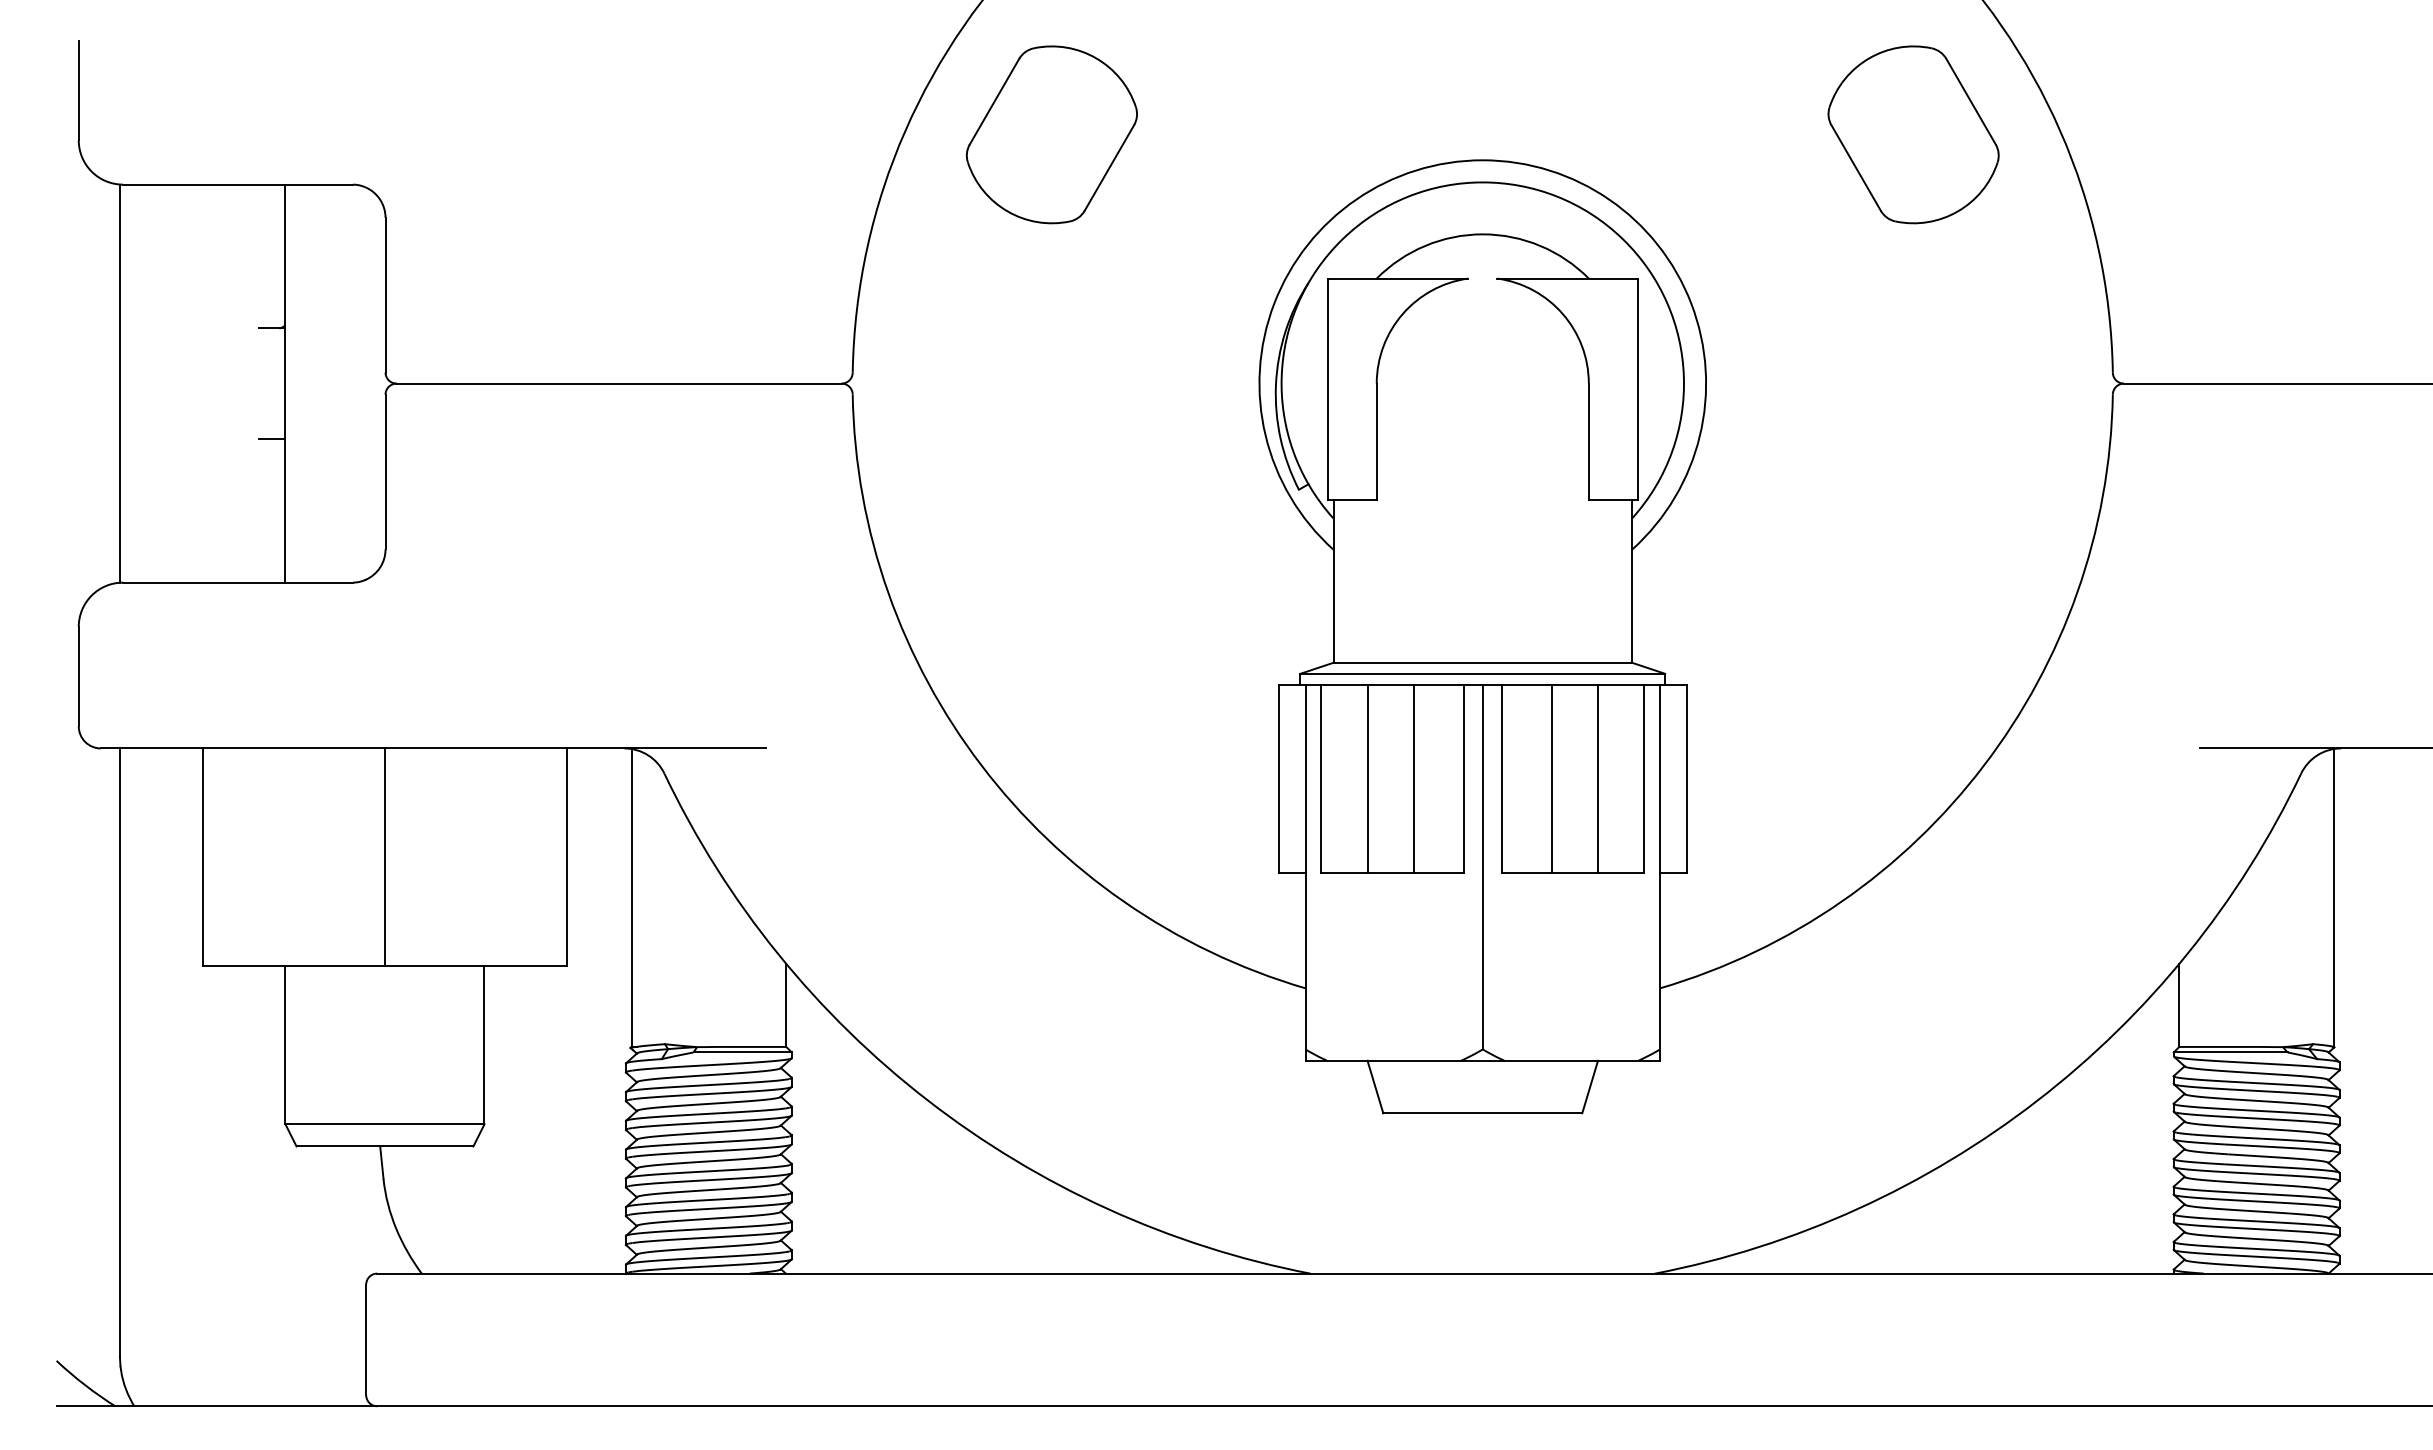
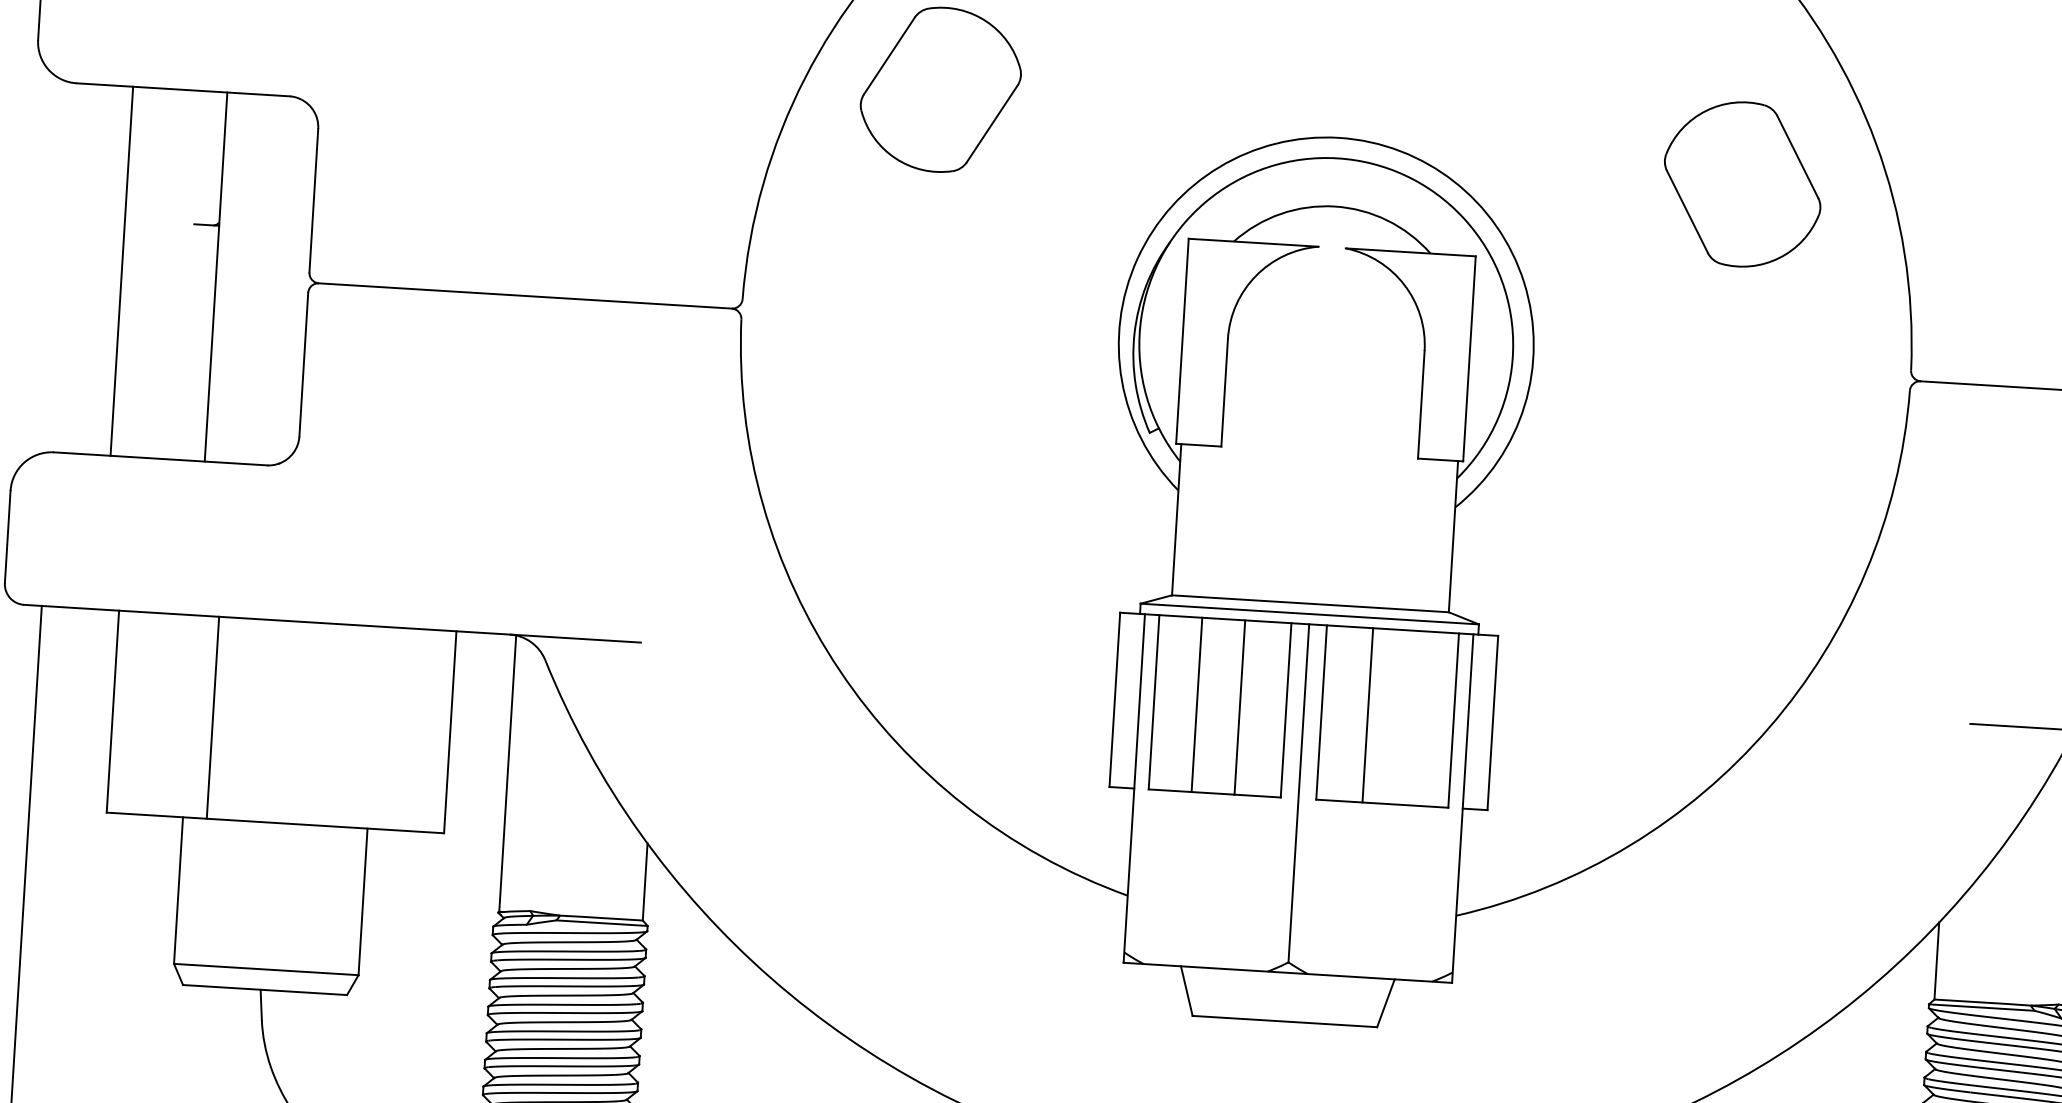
part: (1913, 134) -> (1742, 184), moved
line: (119, 383) -> (121, 271), moved
line: (271, 438) -> (199, 327), removed
line: (1598, 778) -> (1411, 717), removed
line: (385, 857) -> (213, 717), moved

